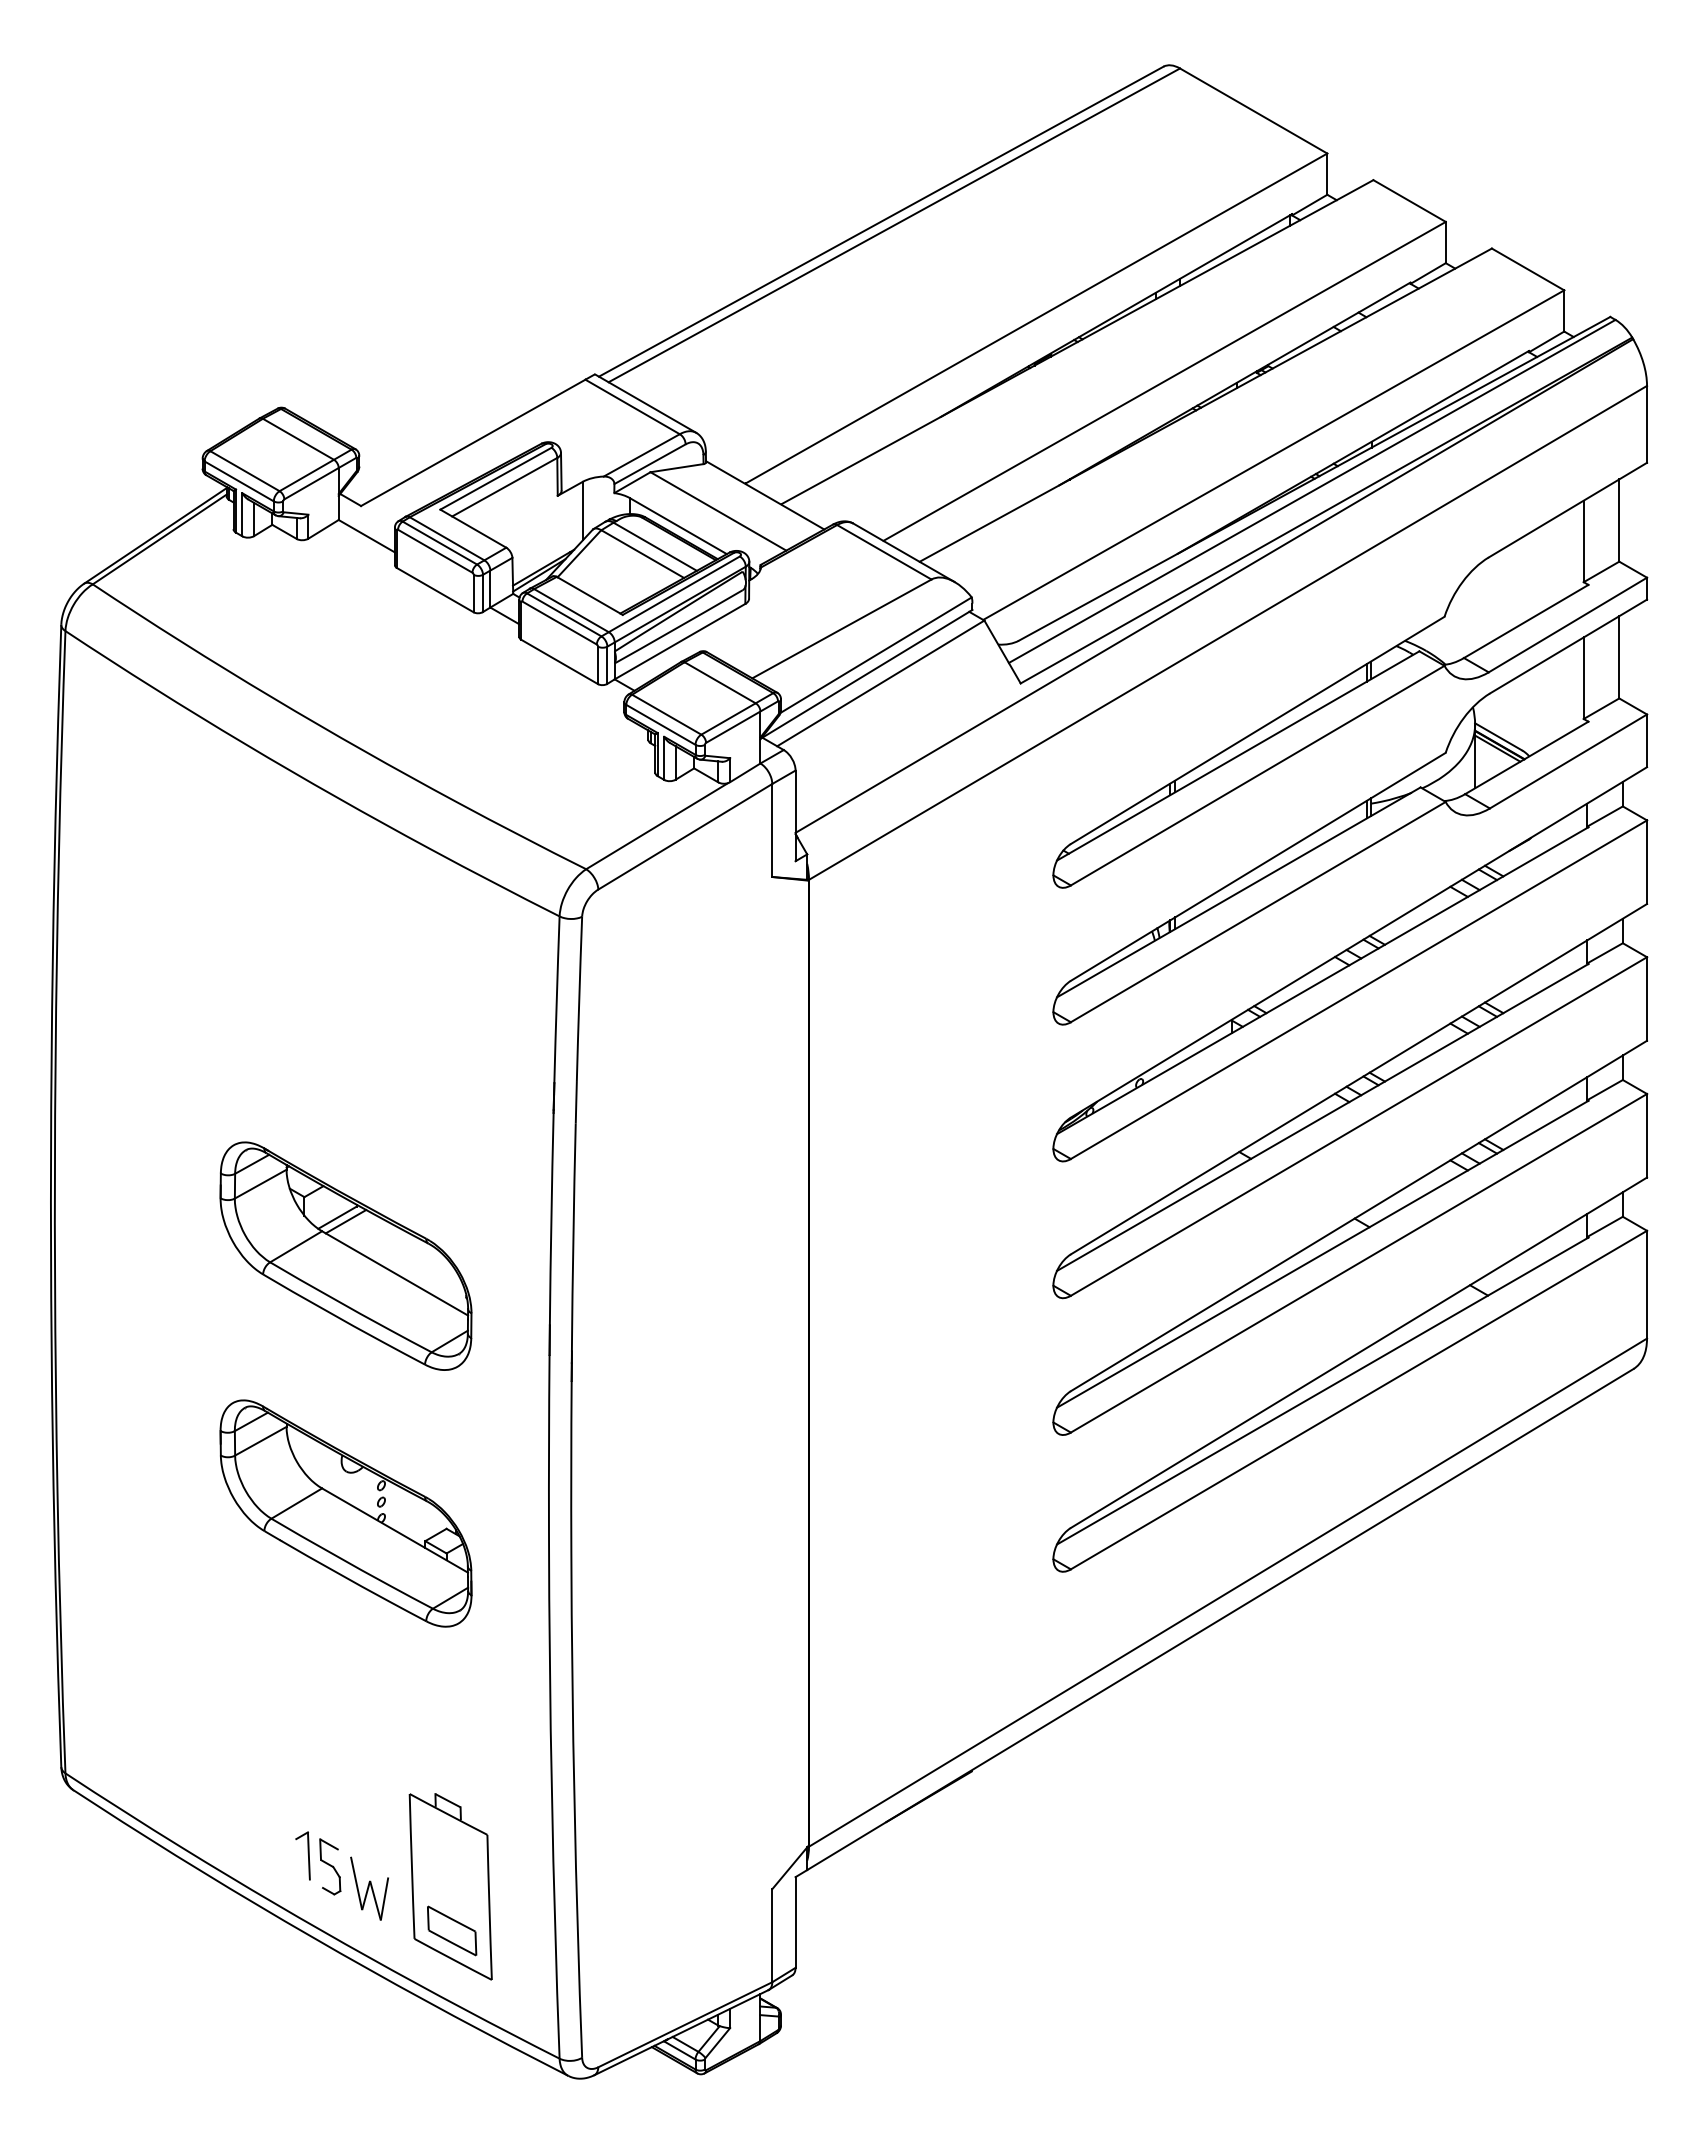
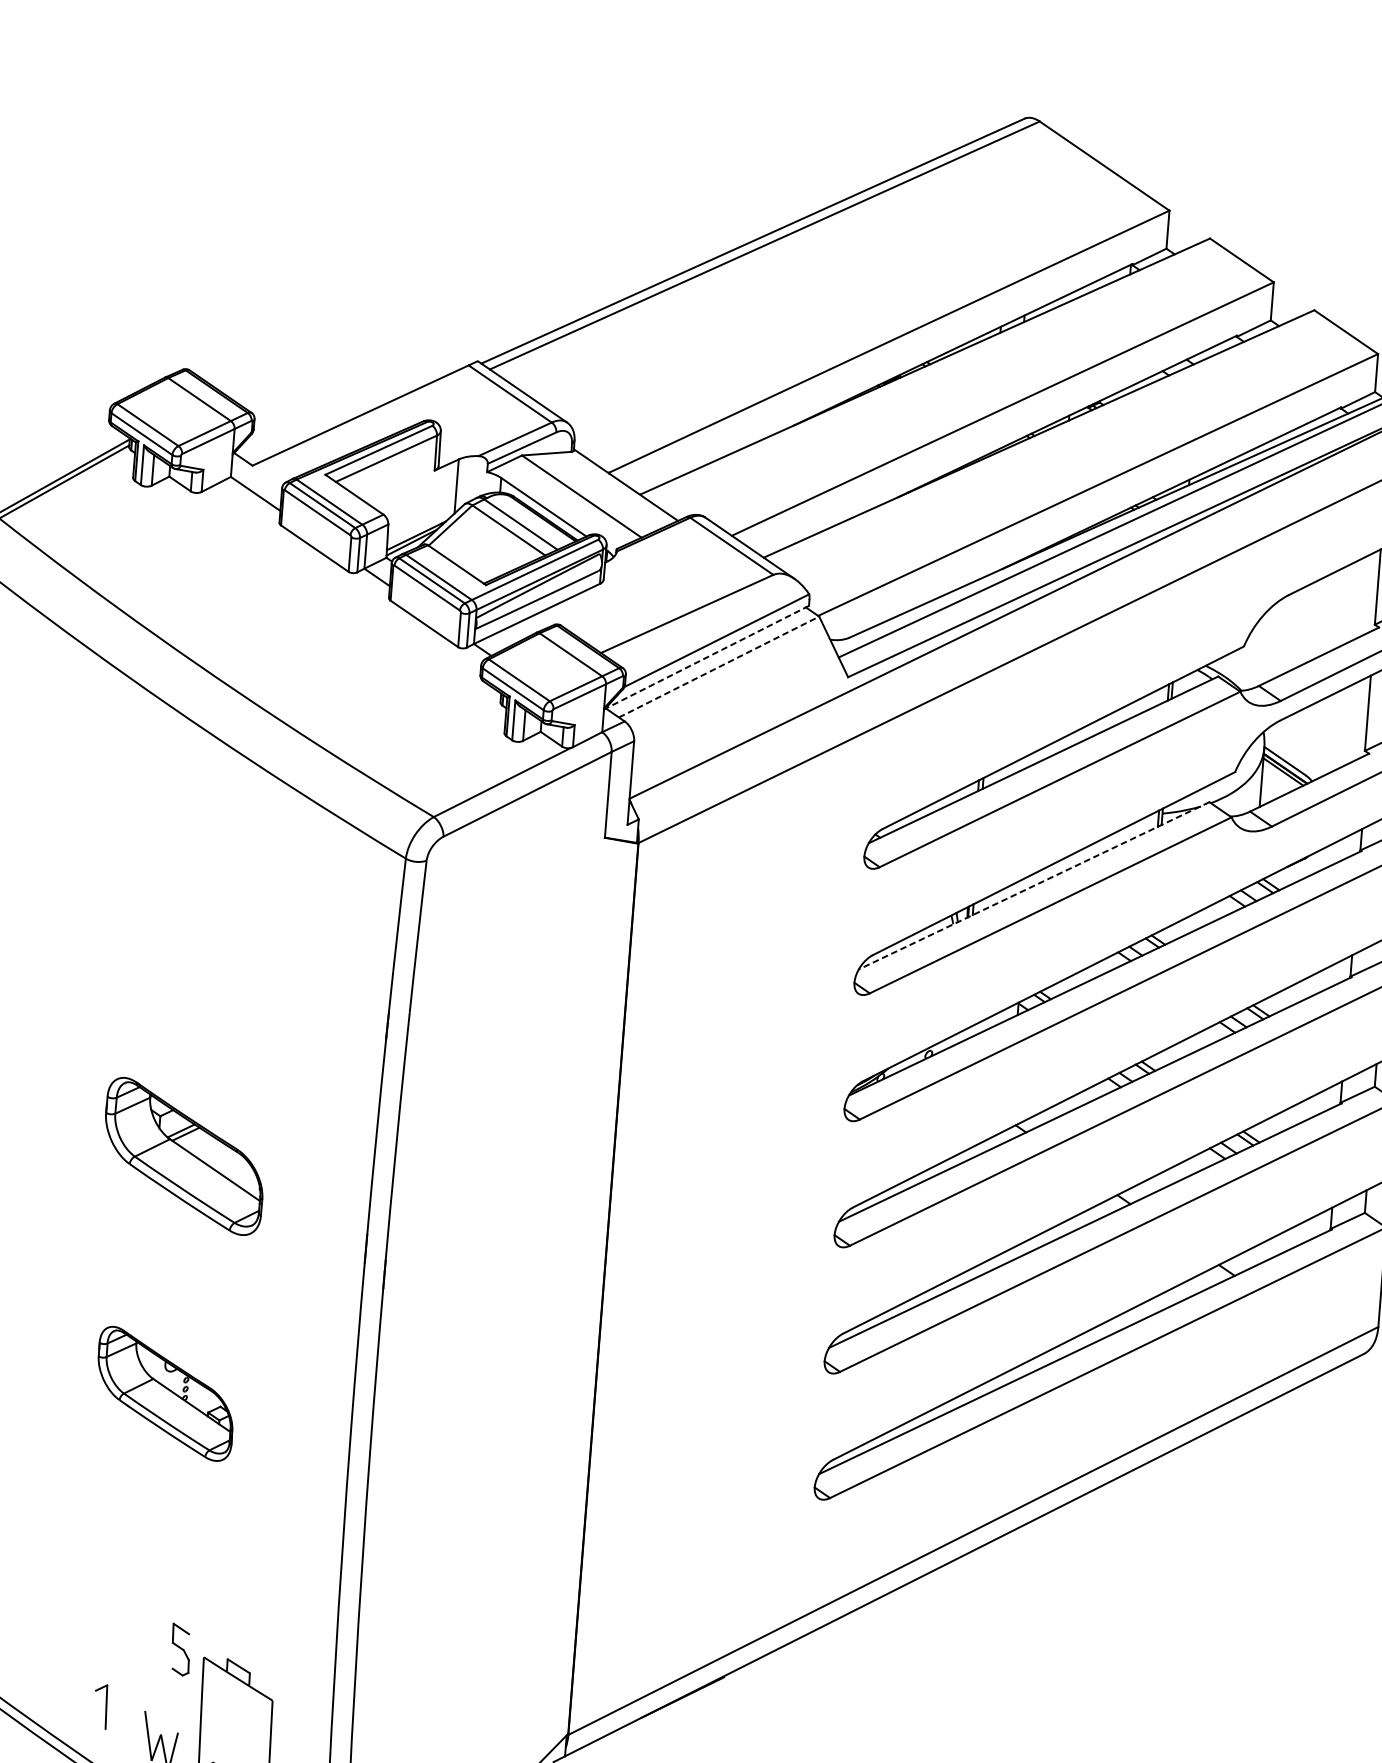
line: (867, 673) -> (707, 656), solid -> dashed
line: (881, 683) -> (719, 667), solid -> dashed
line: (1238, 892) -> (1033, 885), solid -> dashed
part: (345, 1255) -> (183, 1155), size x0.7
part: (345, 1513) -> (165, 1393), size x0.6
part: (330, 1866) -> (181, 1649), moved

